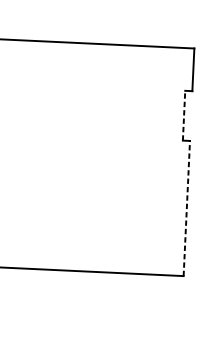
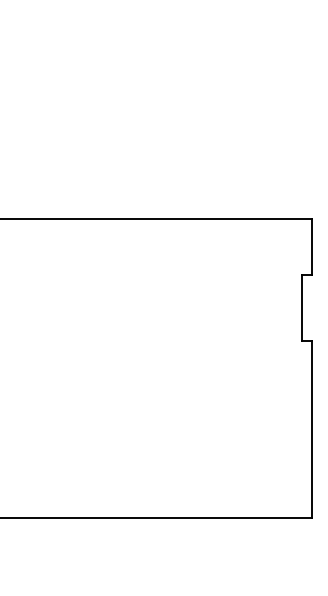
line: (184, 115) -> (302, 307), dashed -> solid
line: (186, 208) -> (311, 429), dashed -> solid

